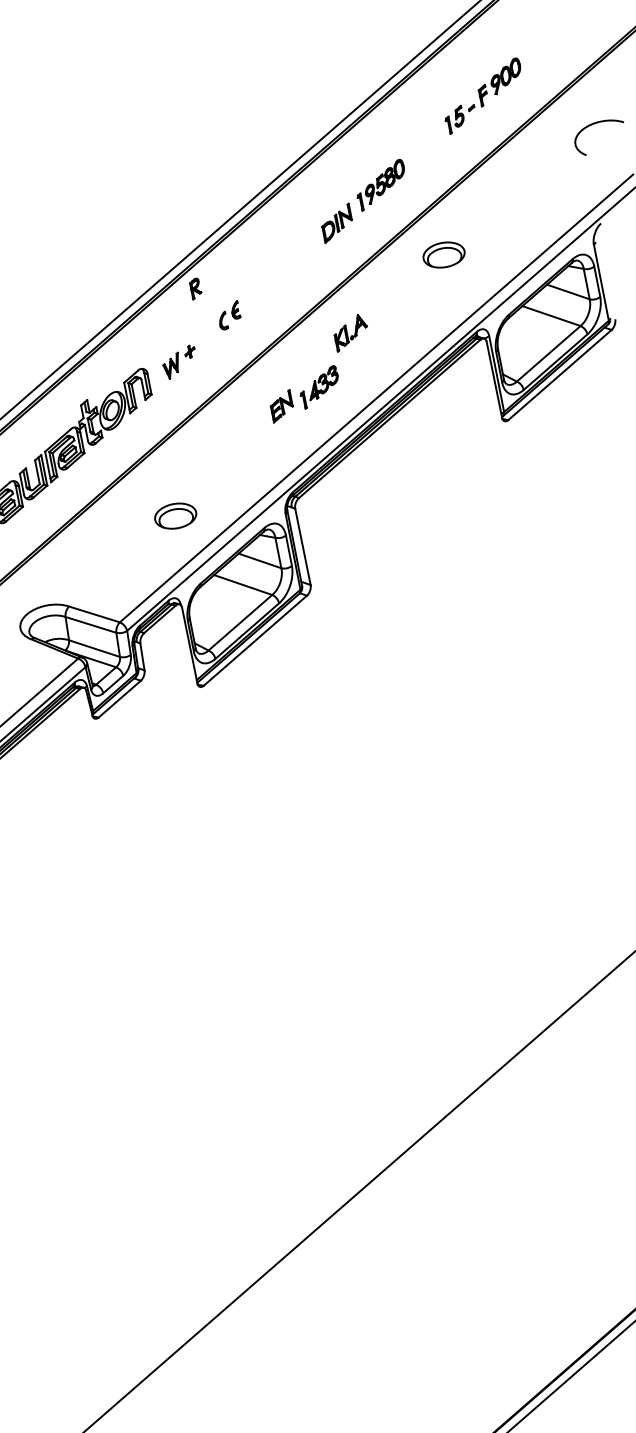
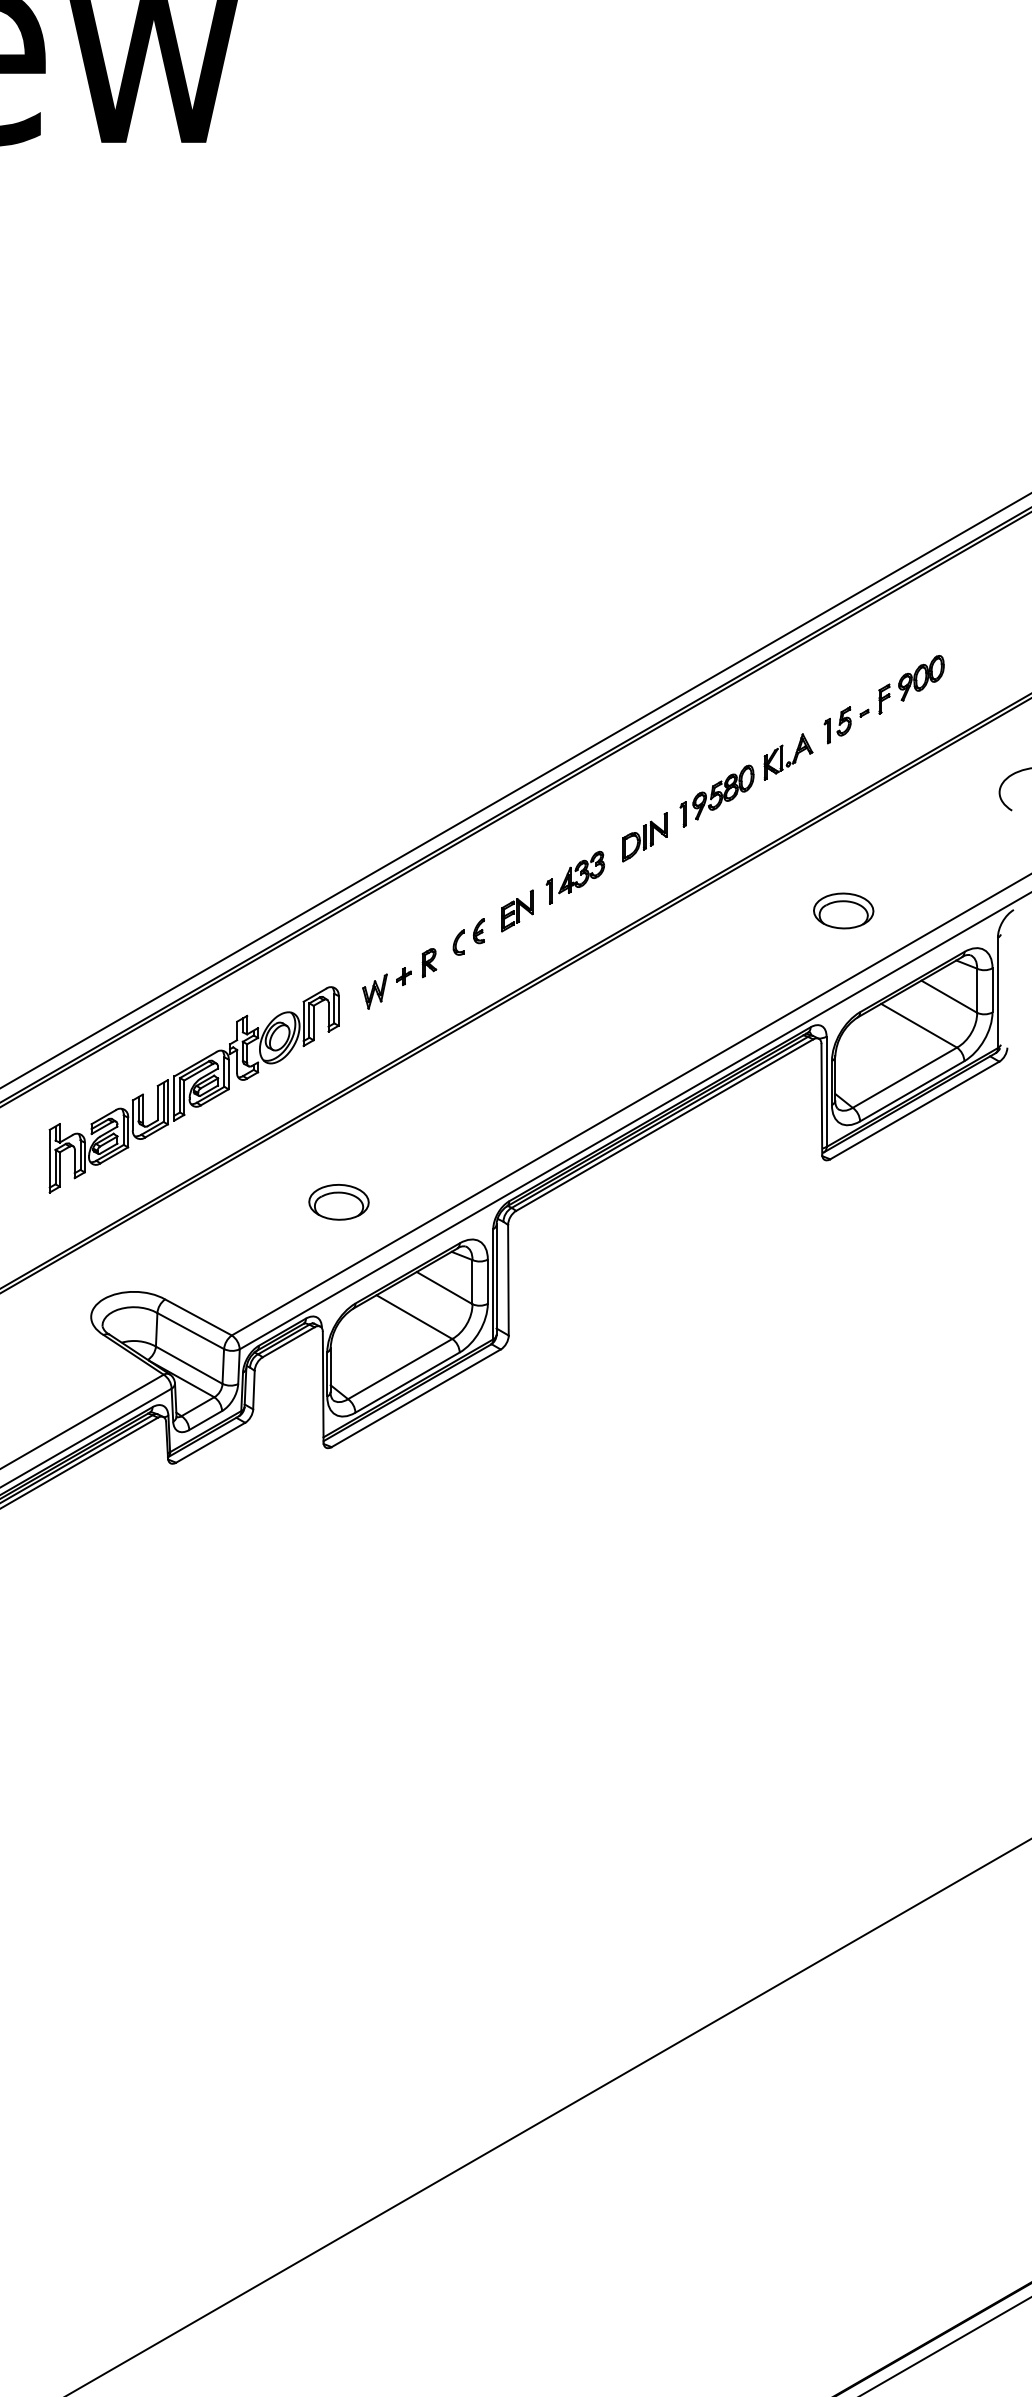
part: (443, 254) -> (843, 910), moved
part: (195, 289) -> (429, 963), moved
part: (351, 332) -> (788, 756), moved
part: (319, 387) -> (575, 877), moved
part: (281, 406) -> (517, 910), moved

